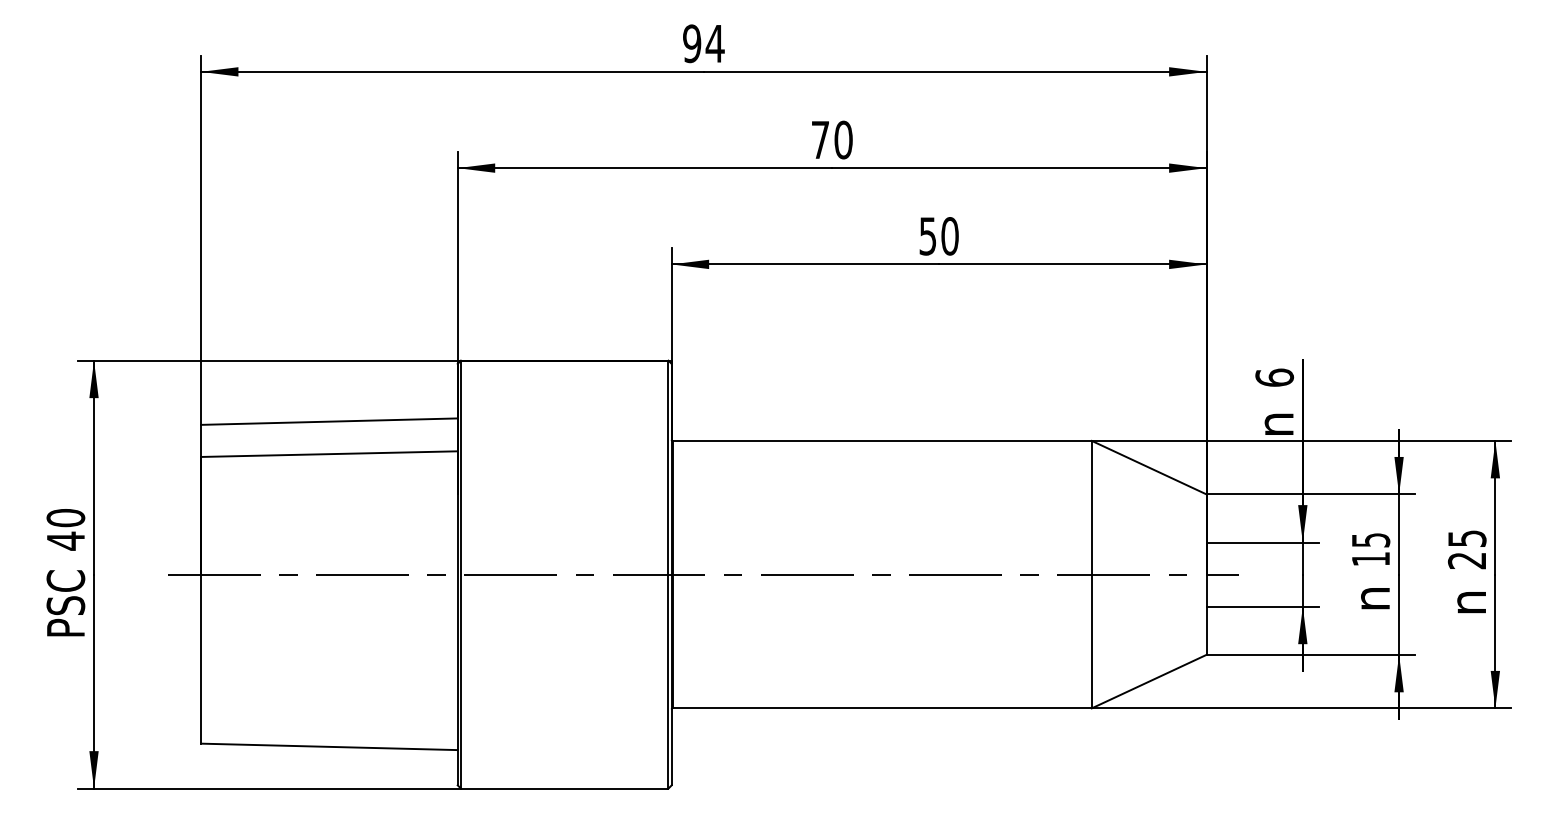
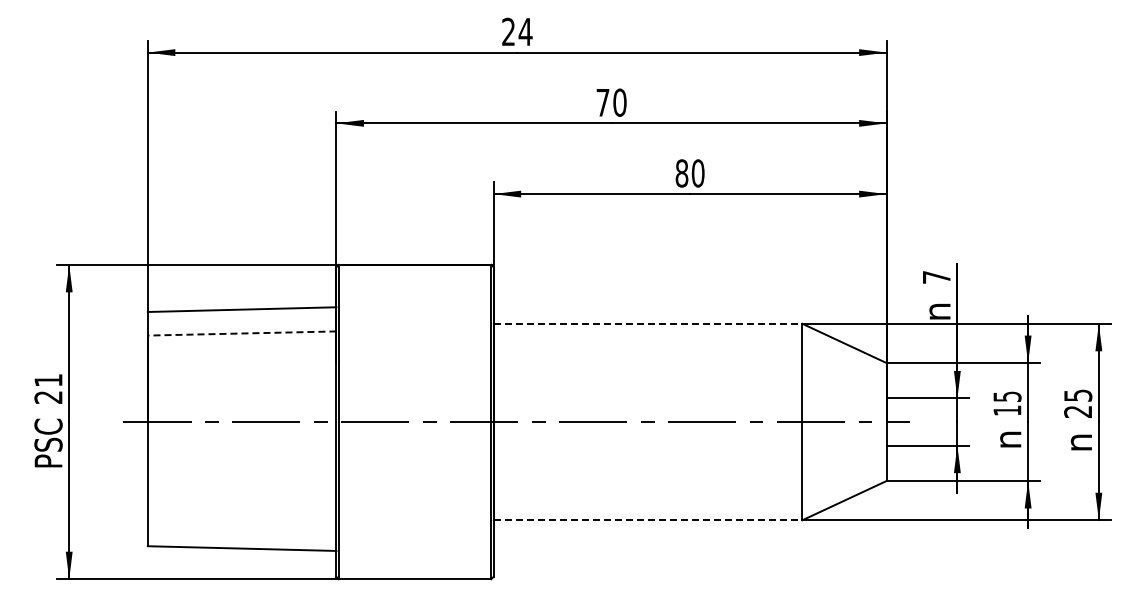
text: (691, 44) -> (508, 32), 94 -> 24
text: (927, 236) -> (681, 173), 50 -> 80
text: (1274, 376) -> (936, 276), 6 -> 7
line: (882, 440) -> (648, 323), solid -> dashed
line: (328, 454) -> (241, 333), solid -> dashed
text: (65, 528) -> (48, 388), 40 -> 21
line: (882, 708) -> (648, 520), solid -> dashed

